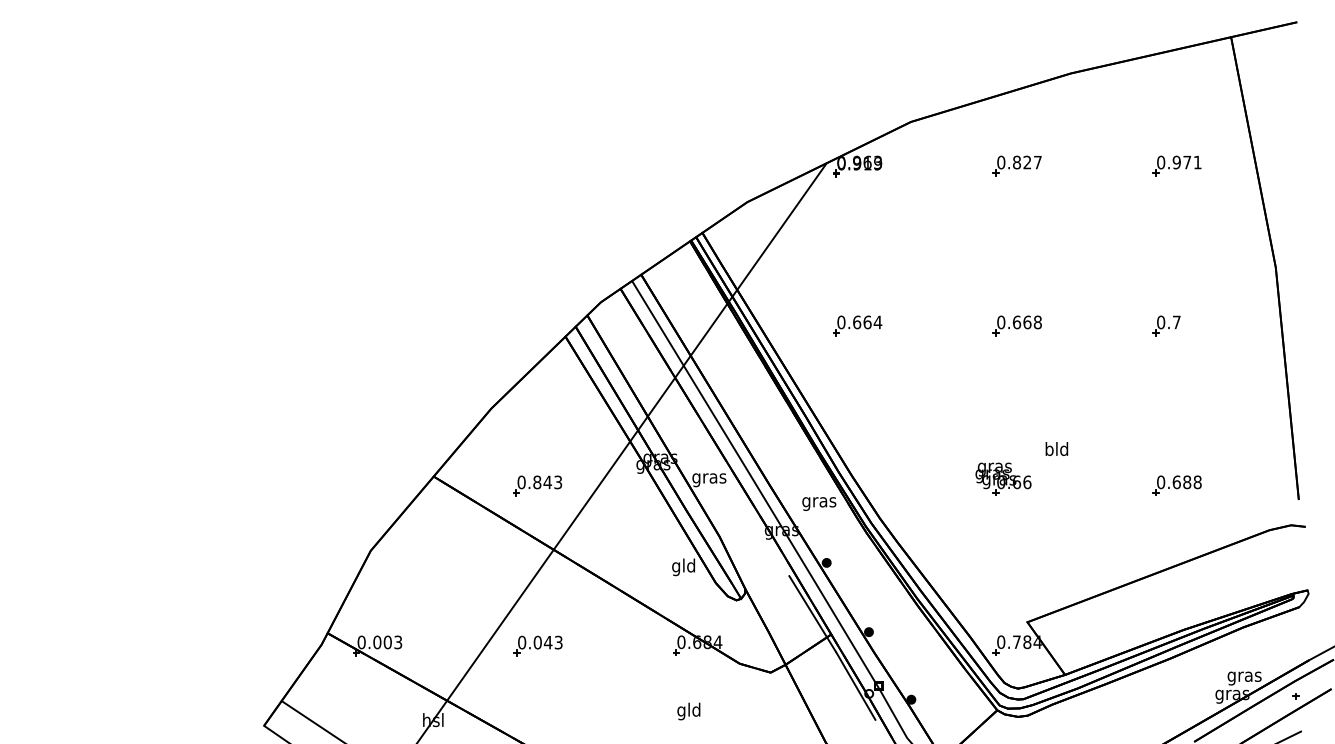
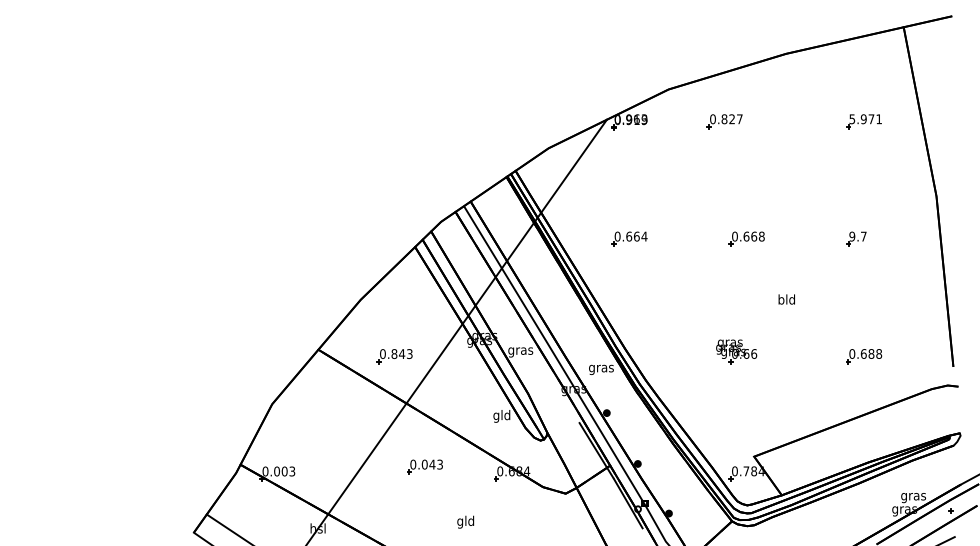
text: (1161, 162) -> (852, 119), 0.971 -> 5.971
part: (1016, 165) -> (724, 121), moved
text: (1161, 322) -> (852, 236), 0.7 -> 9.7
text: (1056, 448) -> (786, 299), moved
part: (537, 645) -> (424, 466), moved
text: (688, 710) -> (465, 521), moved

